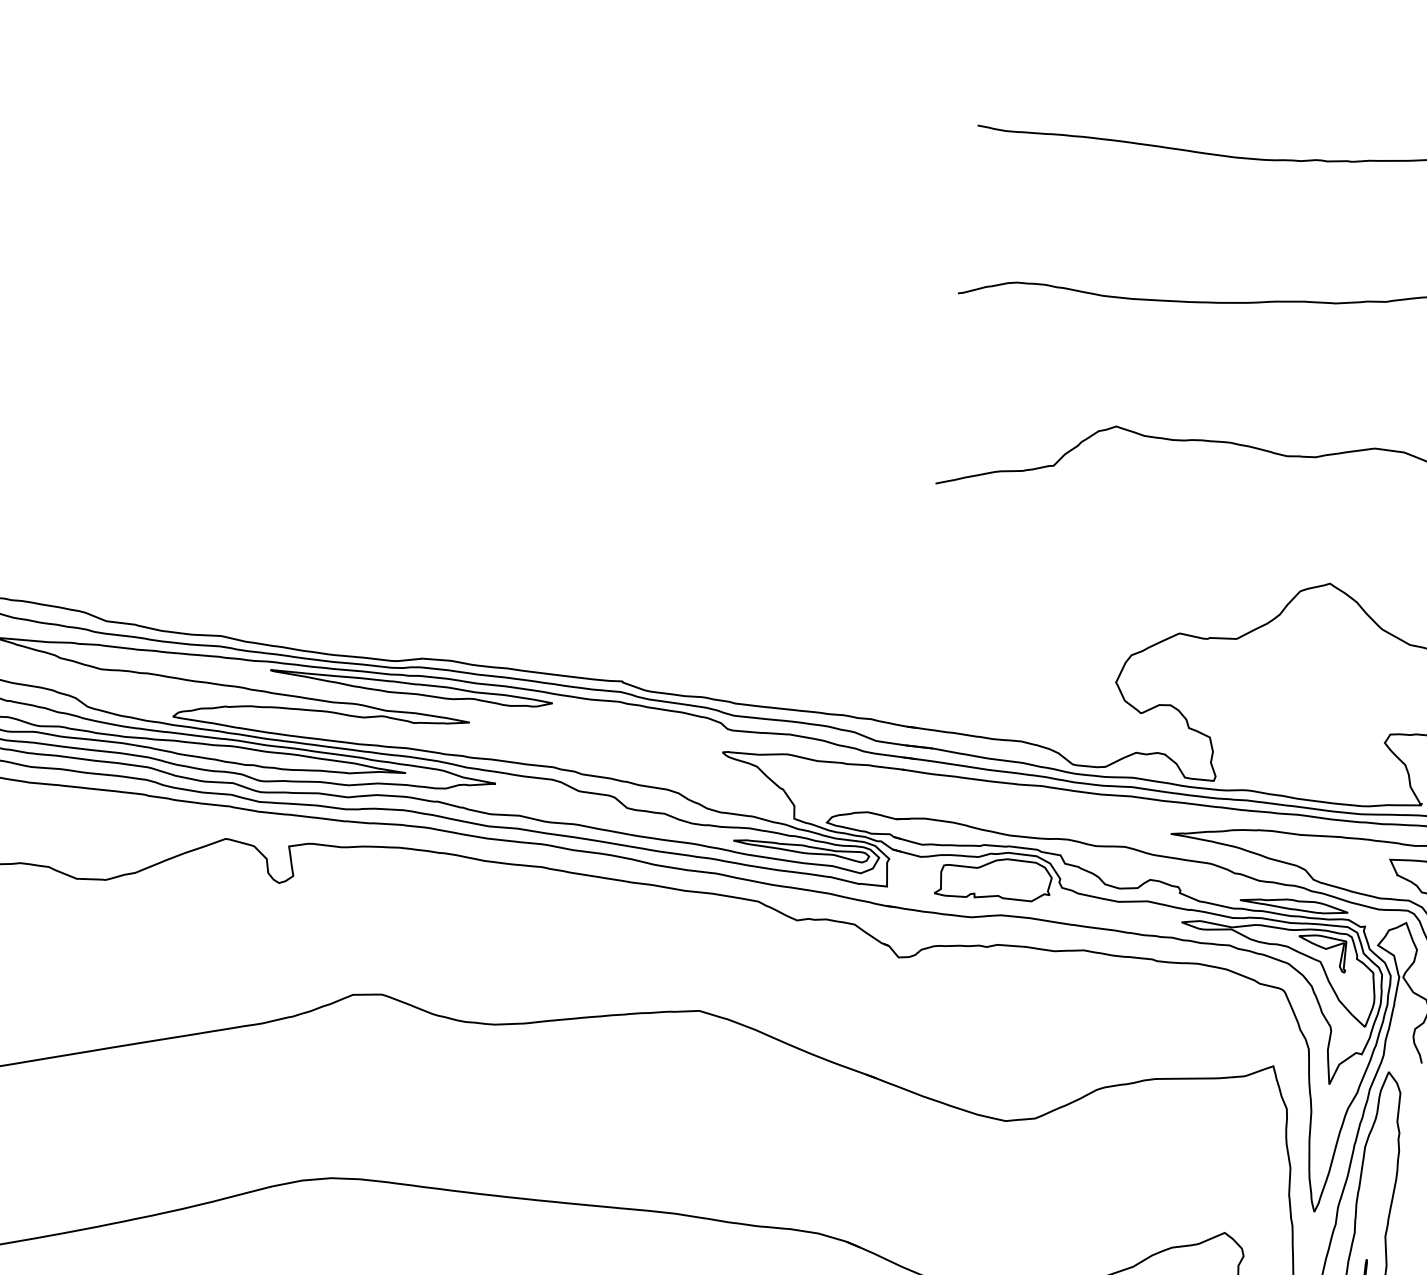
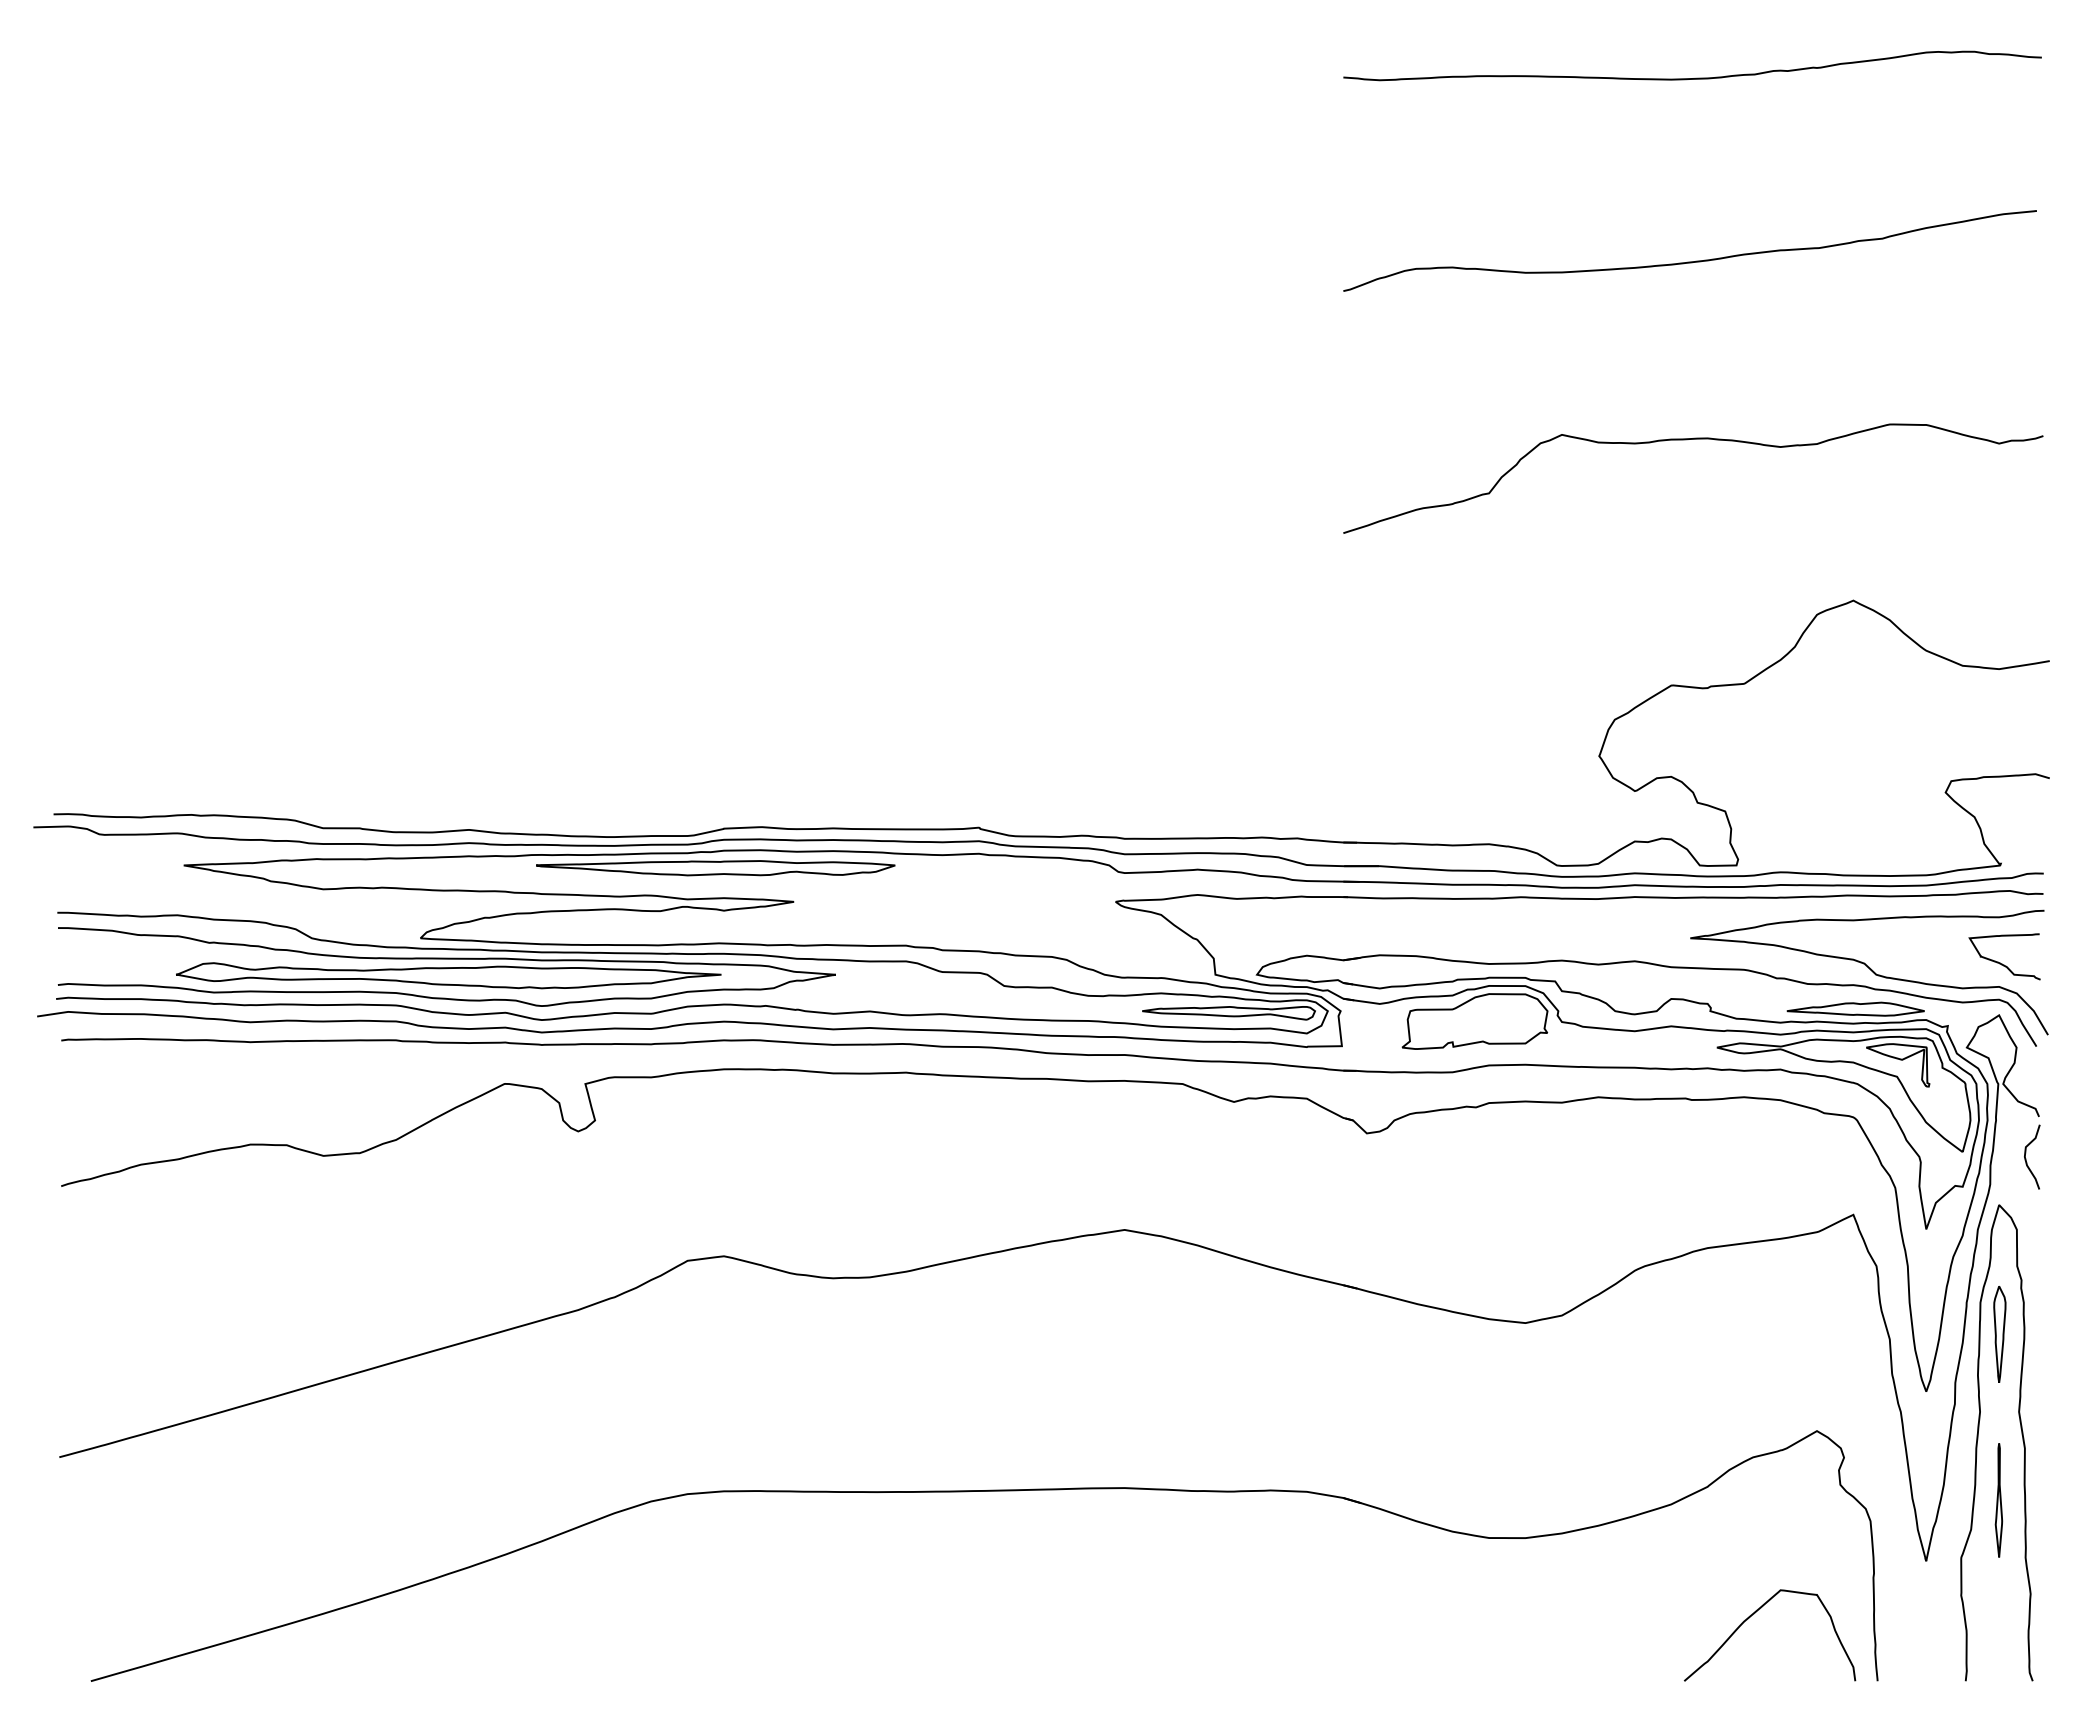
part: (1377, 1173) -> (1999, 1334), added

